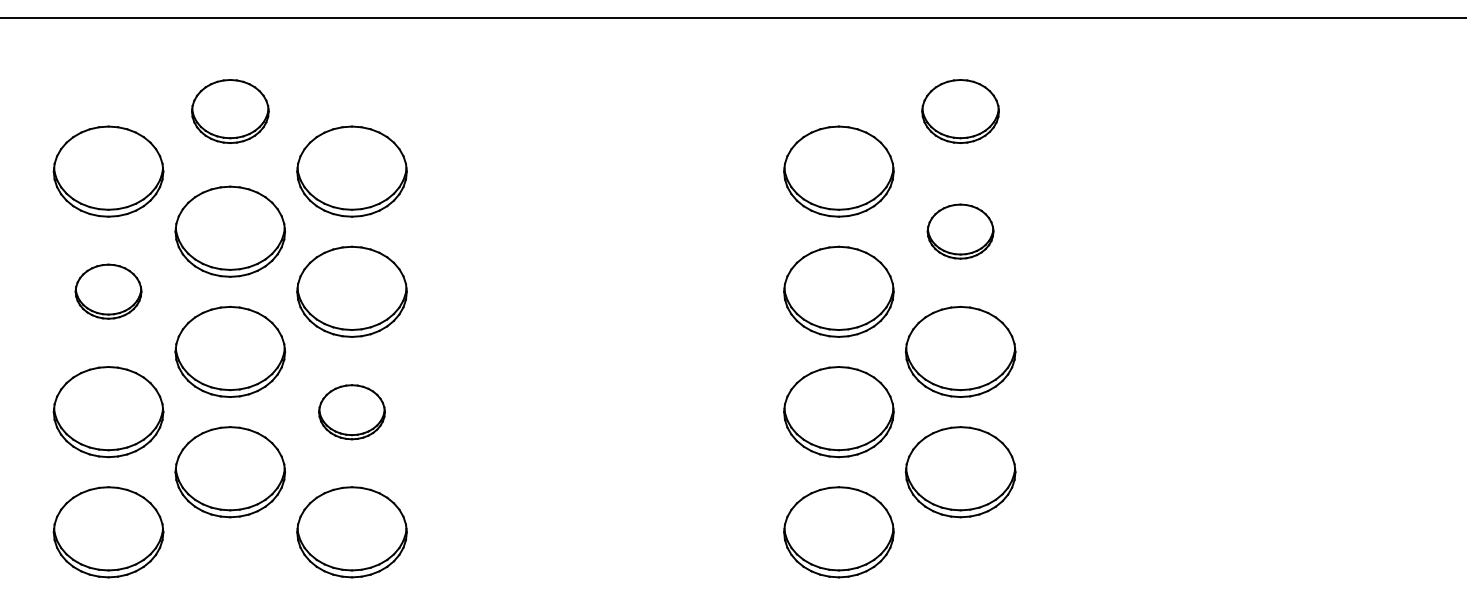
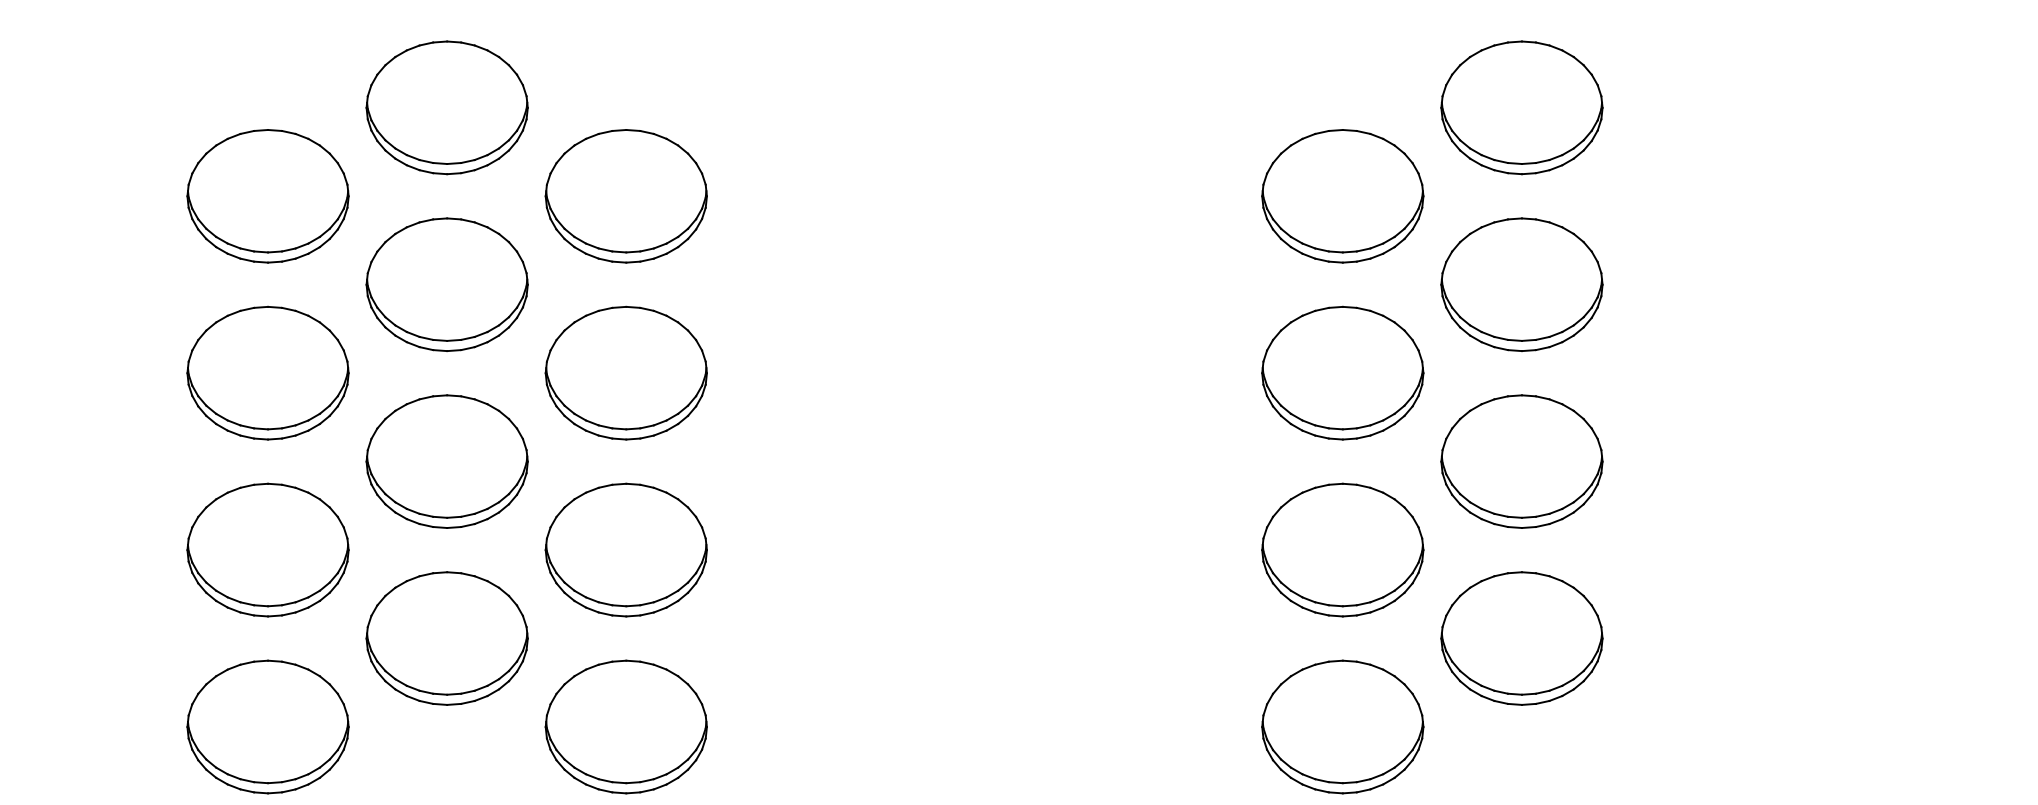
part: (230, 111) -> (447, 107), size x1.43
part: (960, 111) -> (1521, 107), size x1.43
part: (960, 231) -> (1521, 284), size x1.67
part: (108, 291) -> (267, 372), size x1.67
part: (351, 412) -> (625, 550), size x1.67

